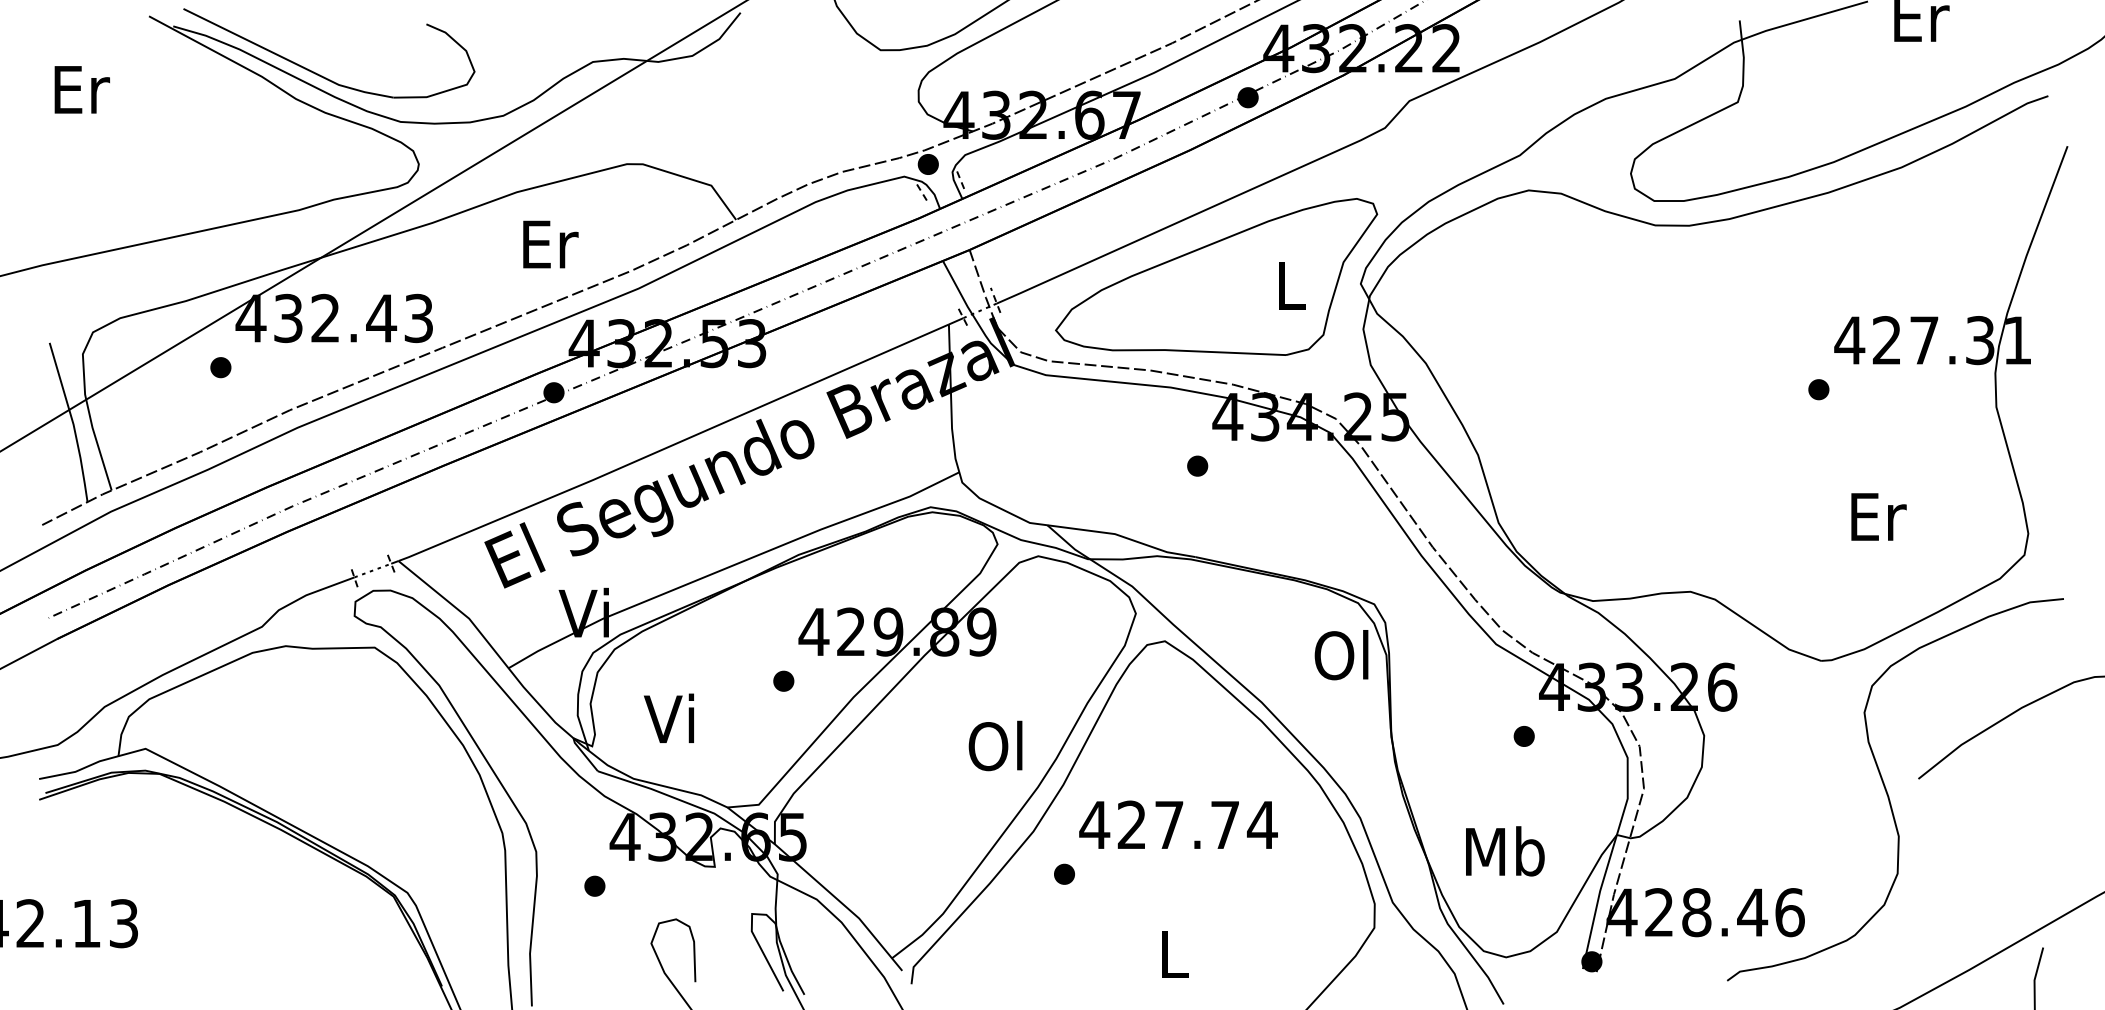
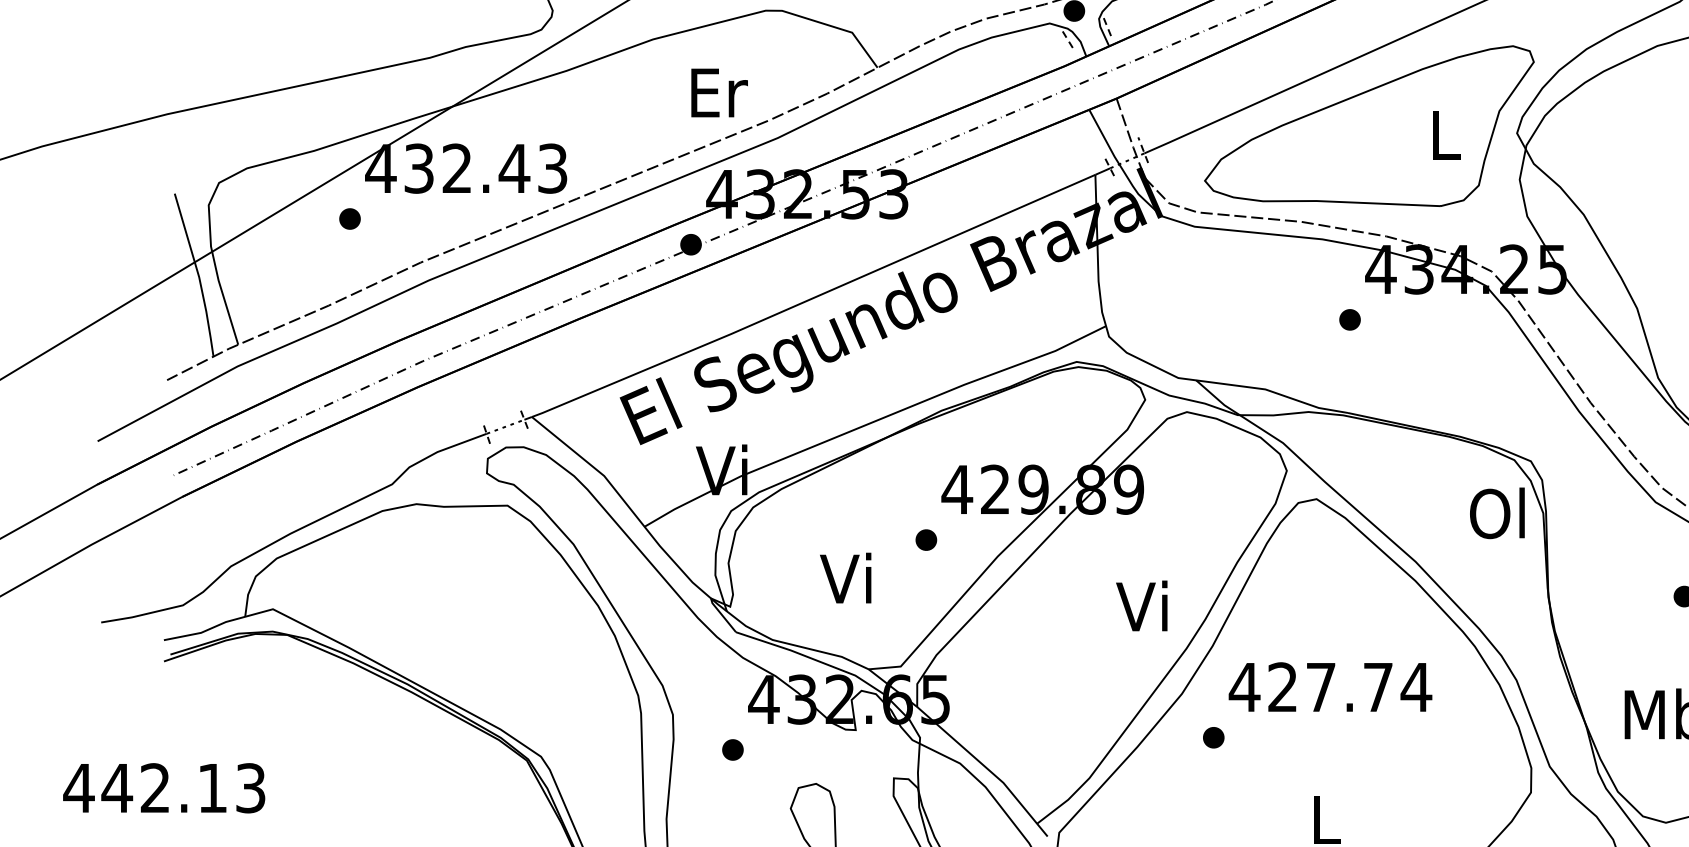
text: (550, 244) -> (719, 92), moved
text: (668, 717) -> (845, 577), moved
text: (995, 745) -> (1143, 605), Ol -> Vi

